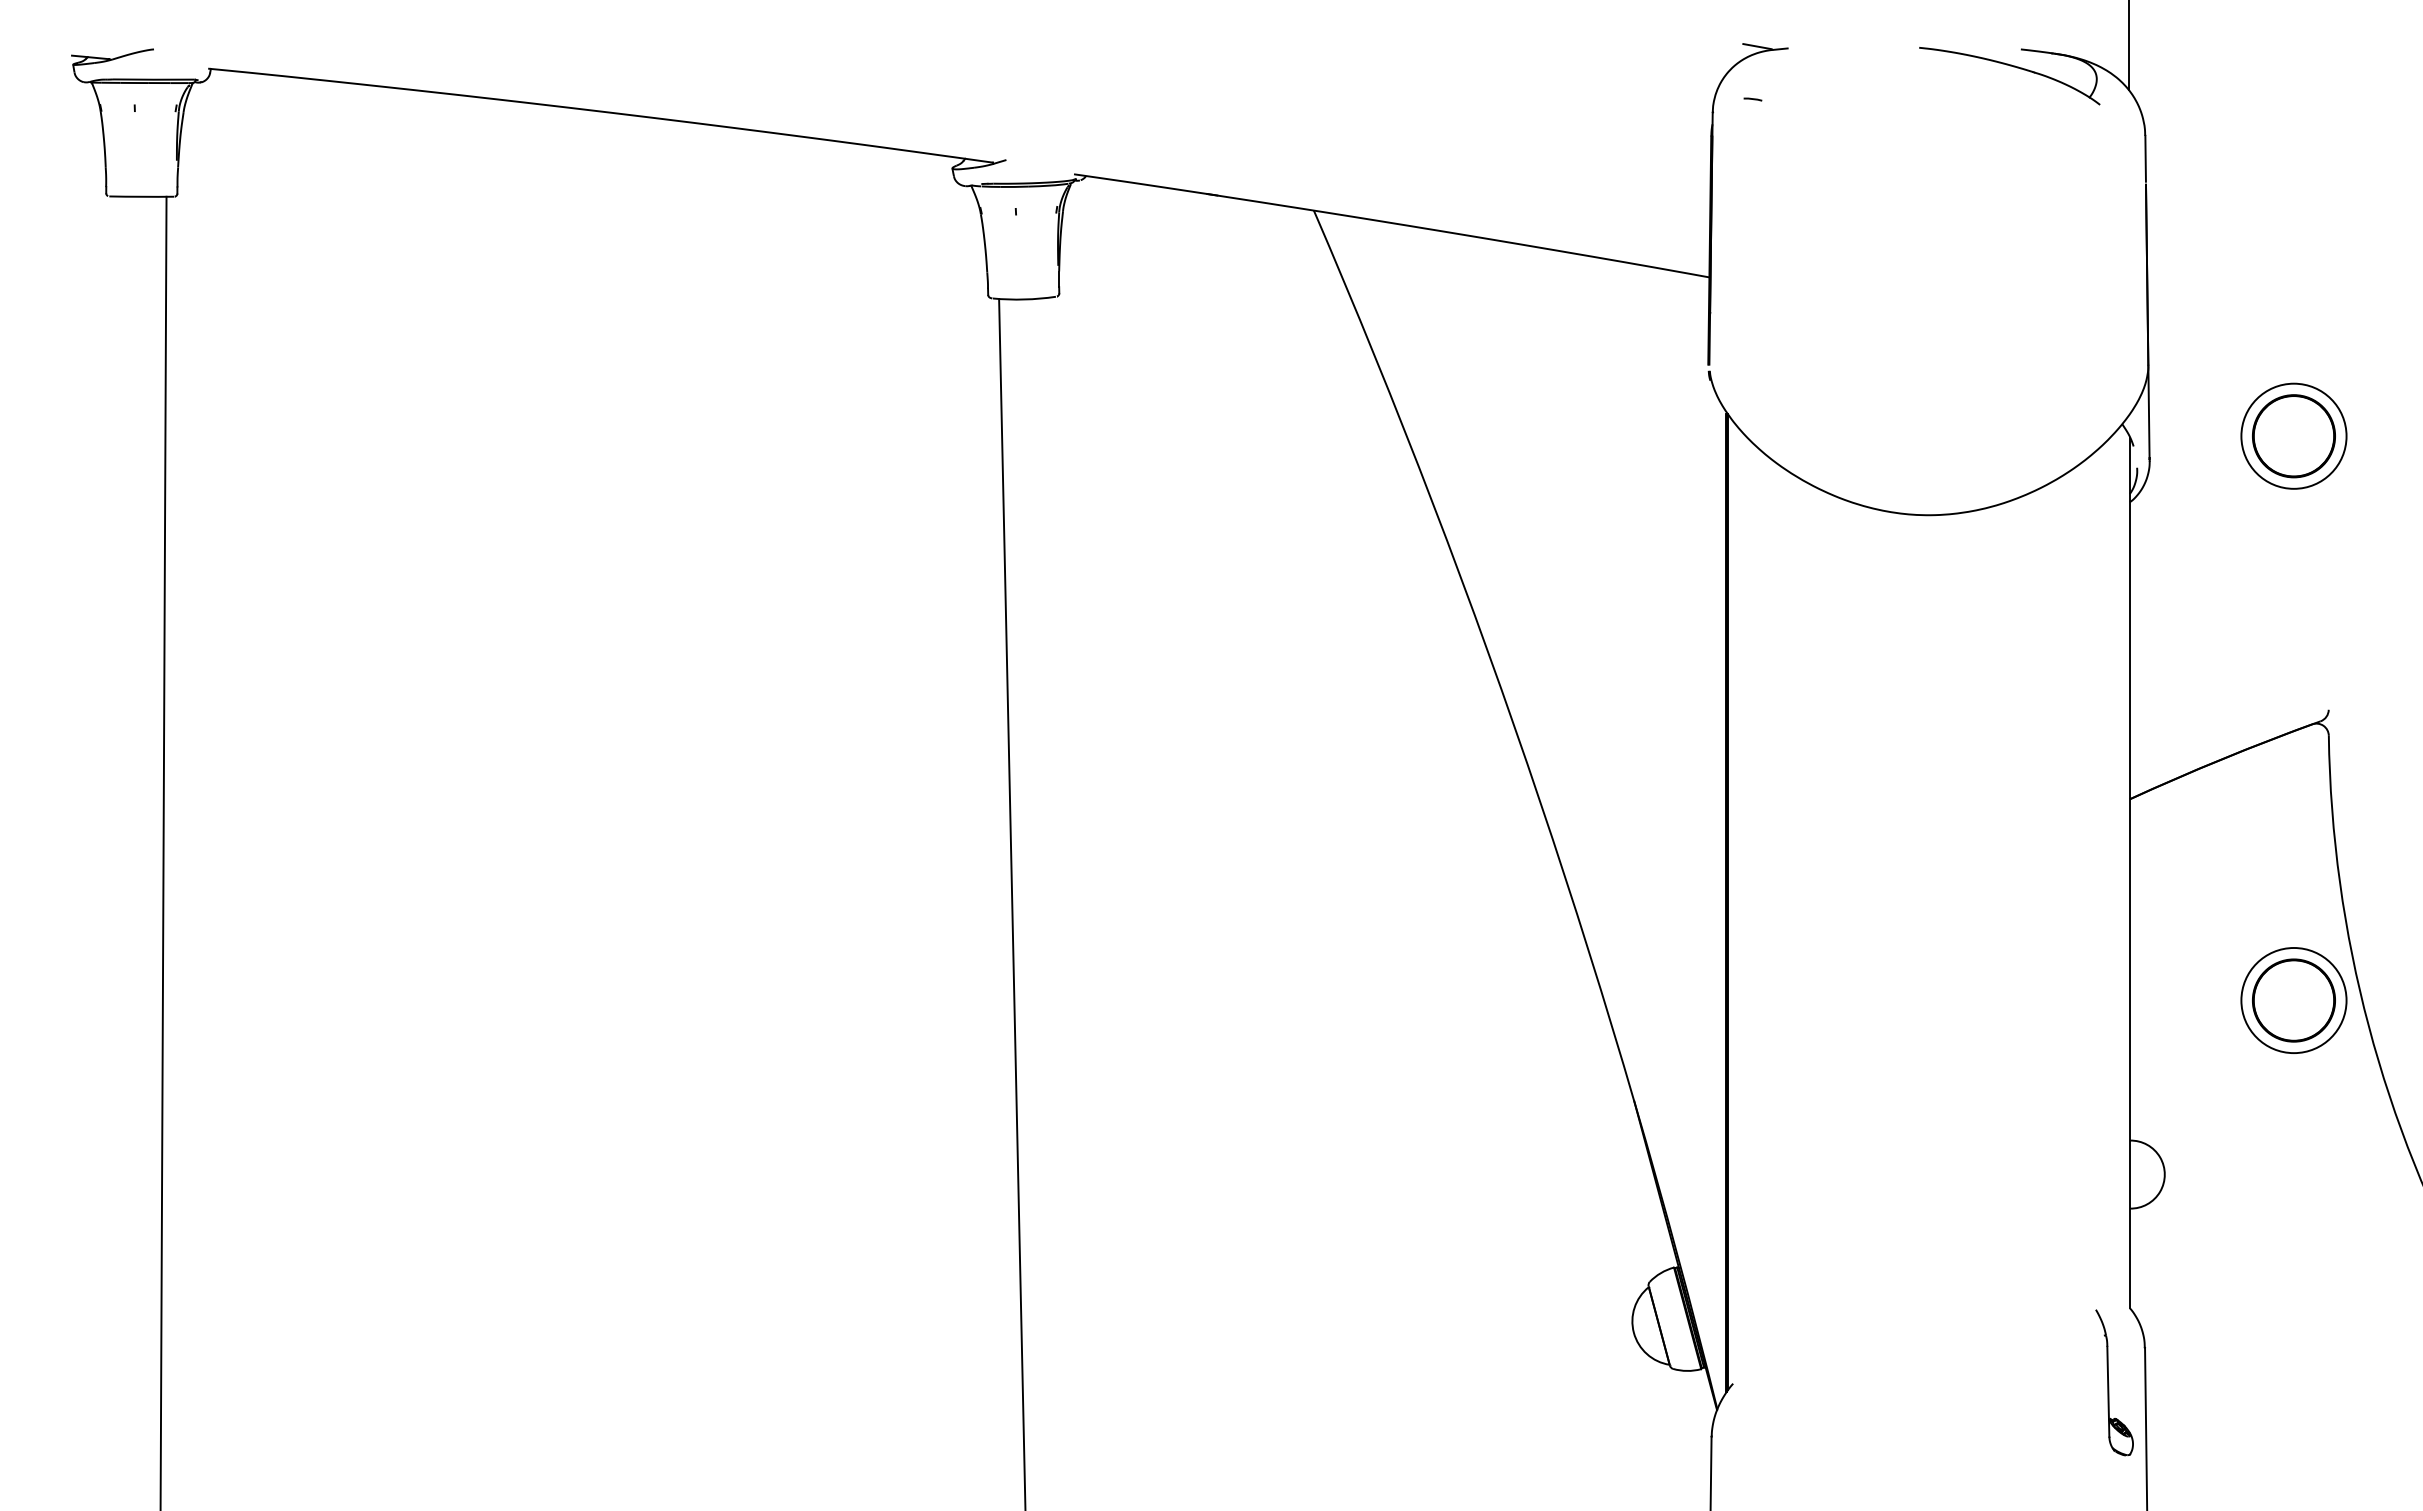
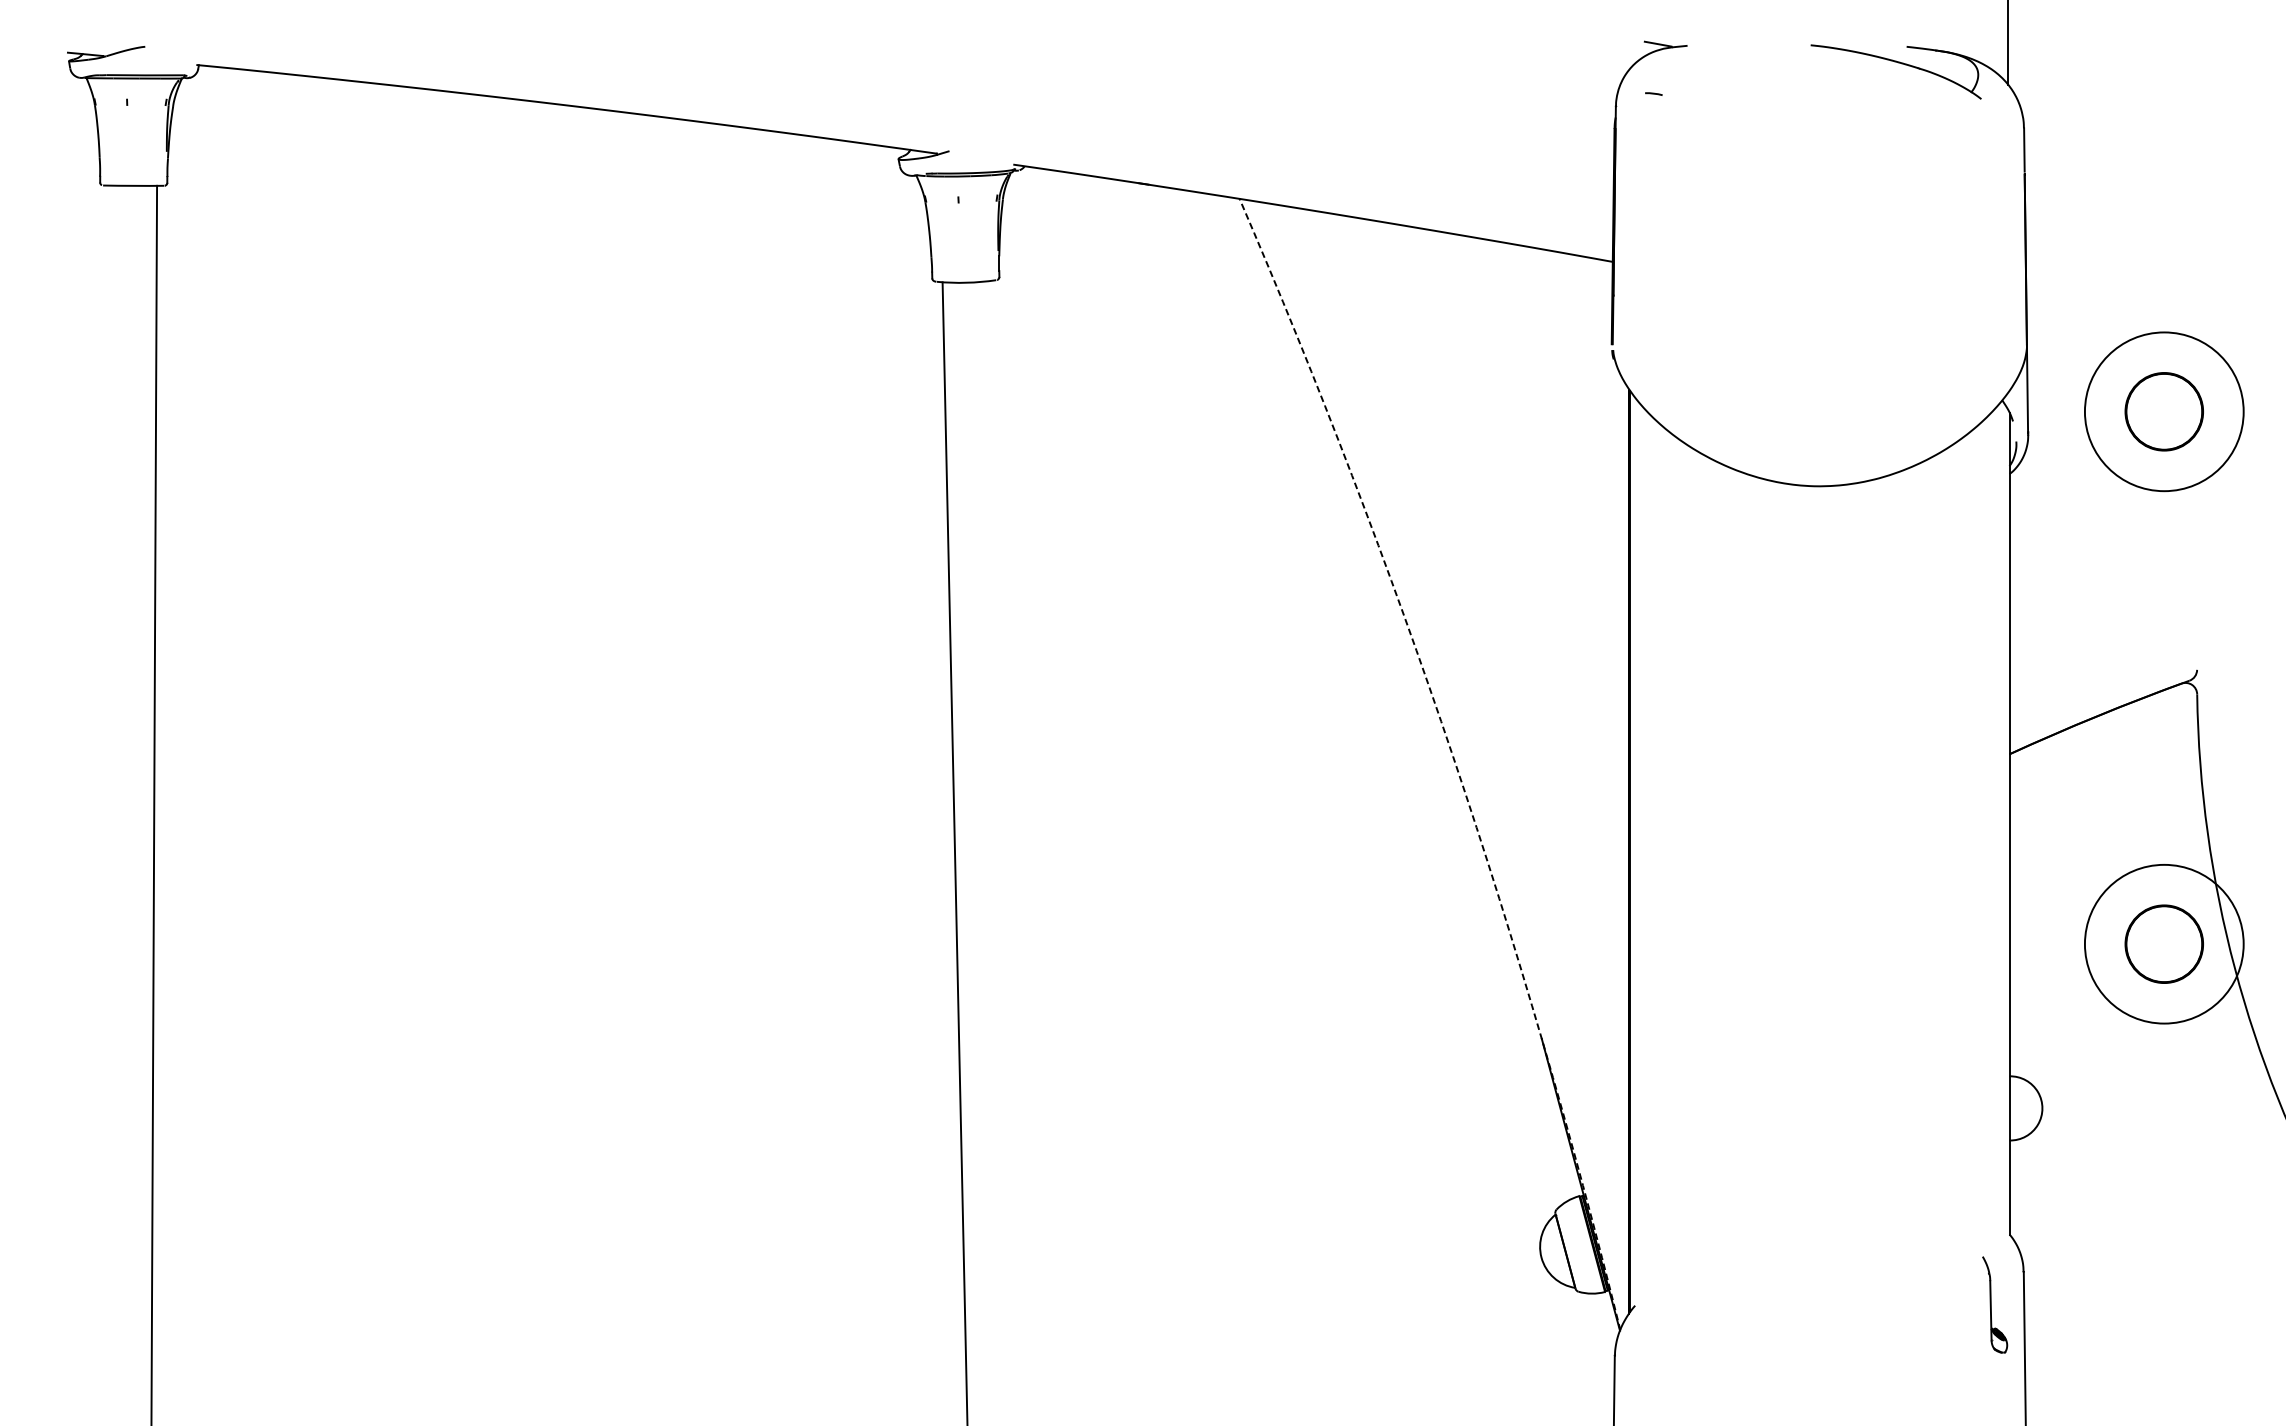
circle: (2293, 435) -> (2163, 411), size x1.6
arc: (1540, 801) -> (1453, 756), solid -> dashed
circle: (2293, 1000) -> (2163, 944), size x1.6
part: (2114, 1382) -> (1994, 1304), size x0.7

